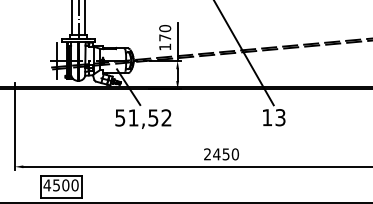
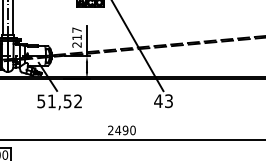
text: (165, 37) -> (77, 37), 170 -> 217
text: (266, 117) -> (157, 101), 13 -> 43
text: (225, 153) -> (125, 129), 2450 -> 2490

